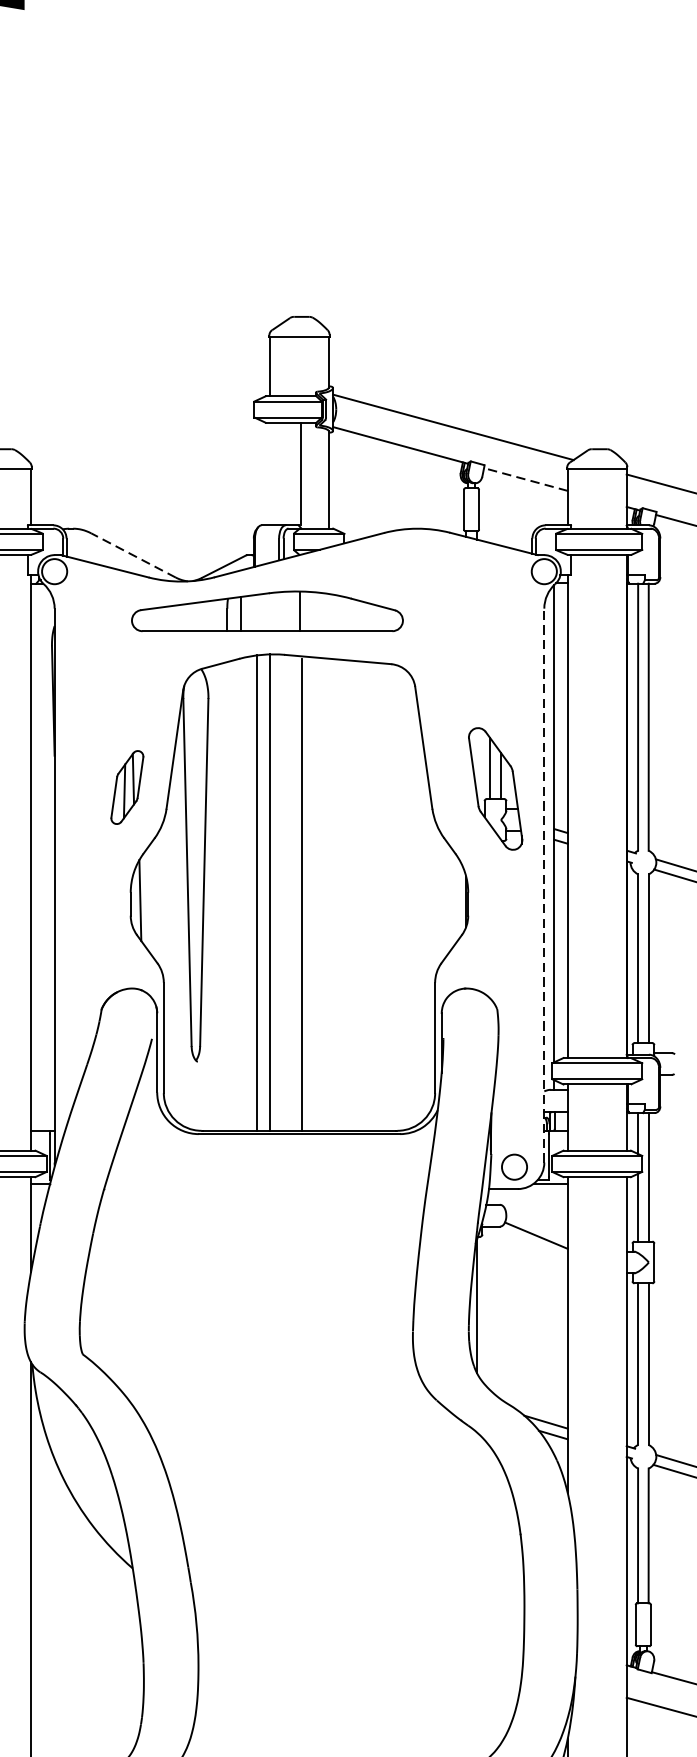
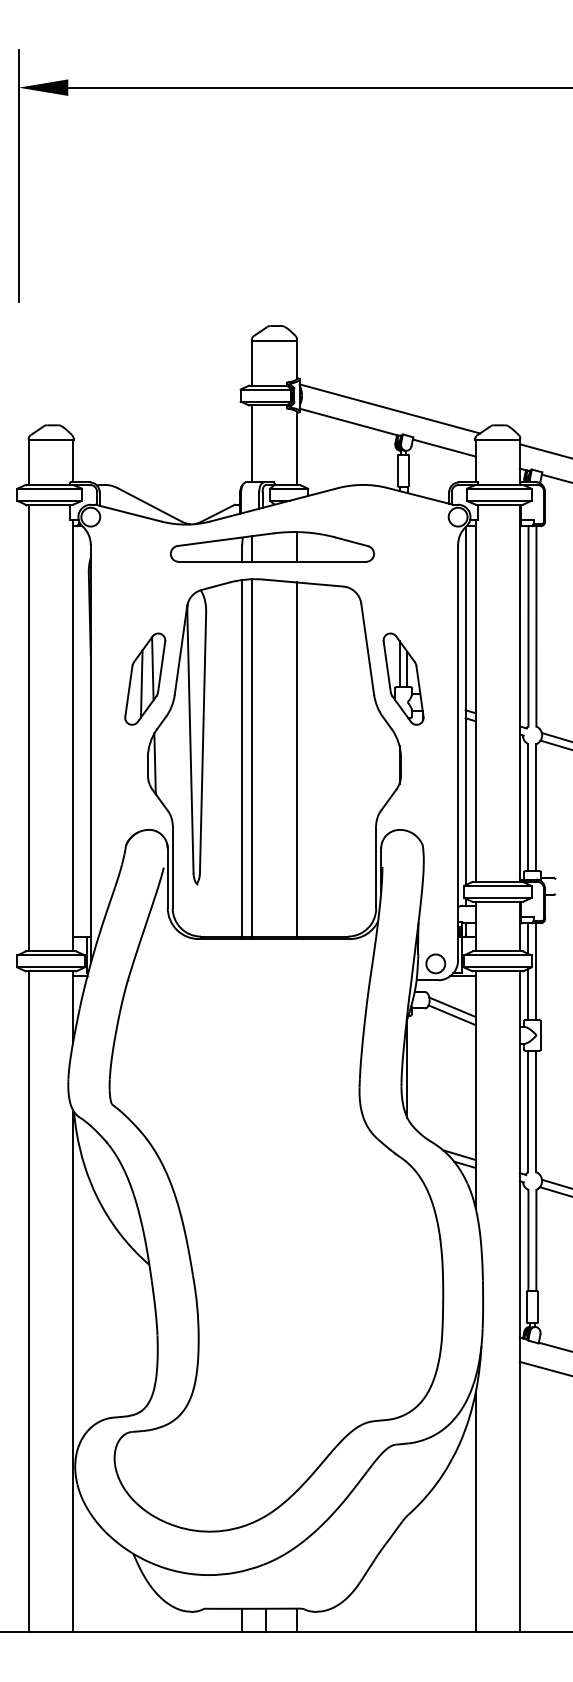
line: (300, 473) -> (252, 443), moved
line: (526, 480) -> (444, 448), dashed -> solid
line: (132, 556) -> (149, 505), dashed -> solid
part: (267, 610) -> (272, 546), moved
part: (127, 786) -> (145, 678), size x1.67
part: (495, 788) -> (403, 678), moved
line: (544, 885) -> (458, 752), dashed -> solid
line: (302, 894) -> (296, 759), moved
line: (536, 1225) -> (452, 1007), added

